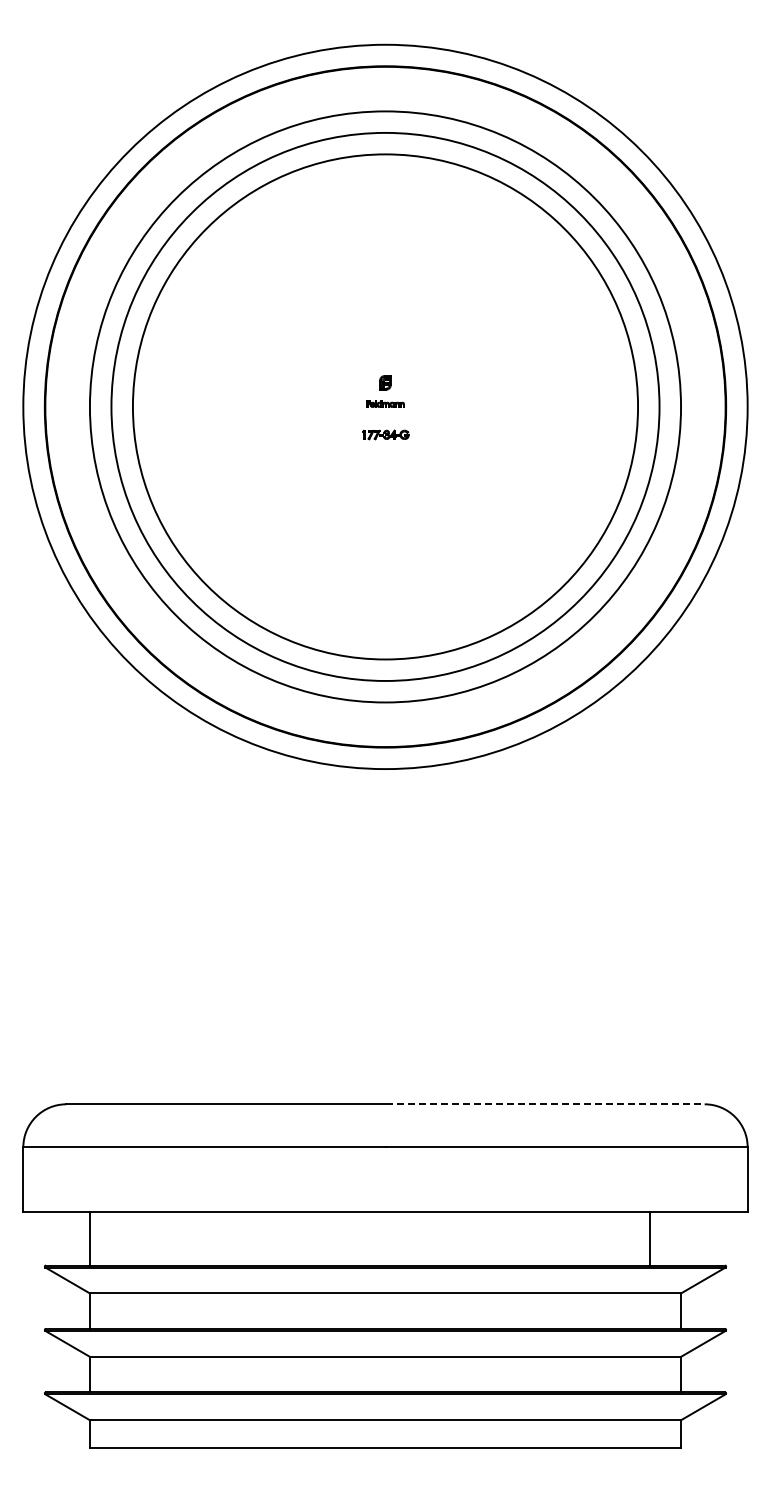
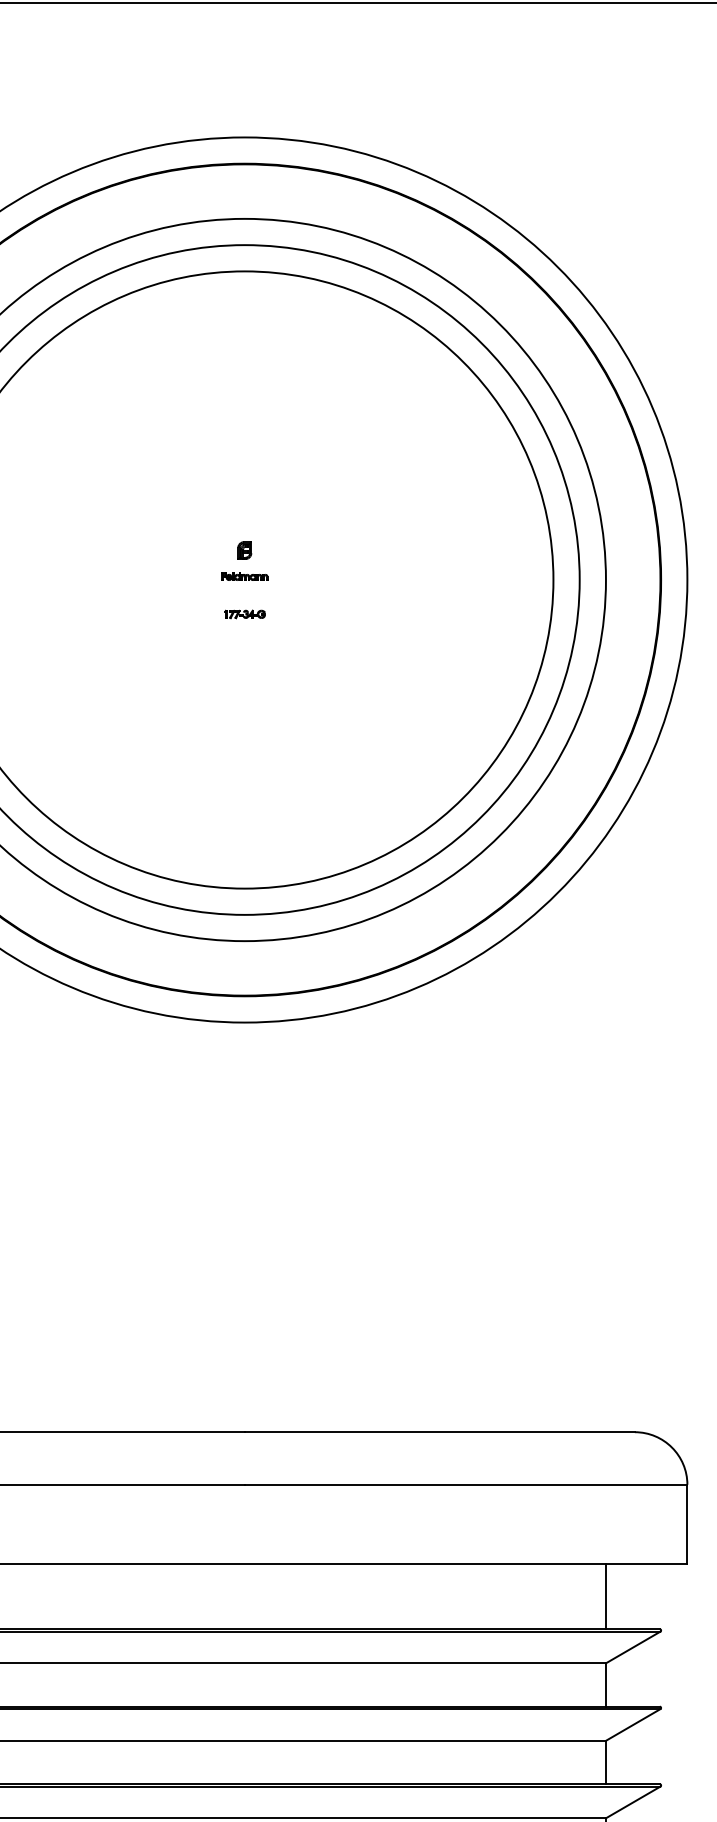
part: (385, 435) -> (244, 614), size x0.71
line: (545, 1104) -> (440, 1432), dashed -> solid
line: (650, 1238) -> (606, 1596), moved

